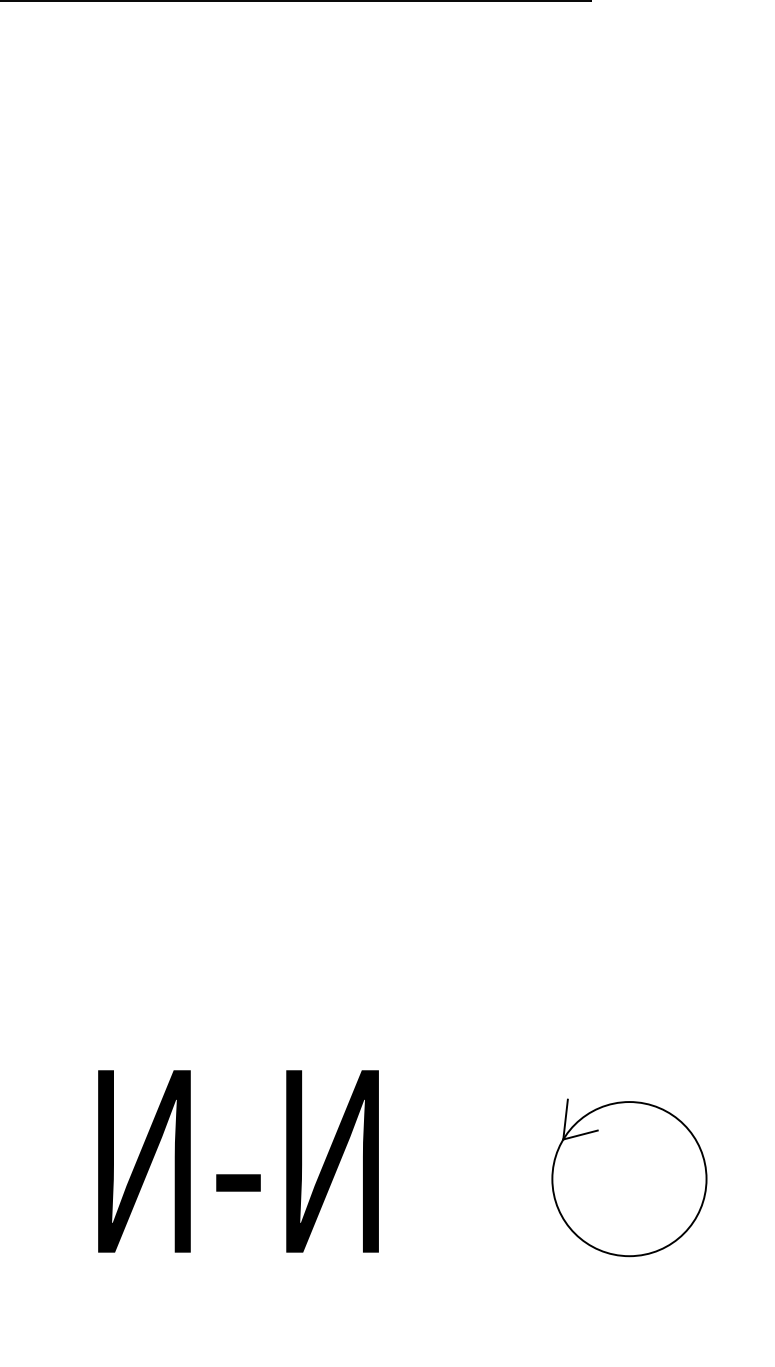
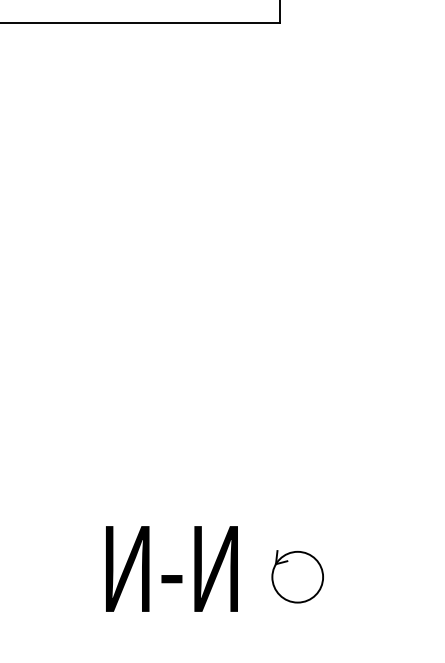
text: (237, 1160) -> (171, 568), moved
part: (628, 1177) -> (297, 576), size x0.7

